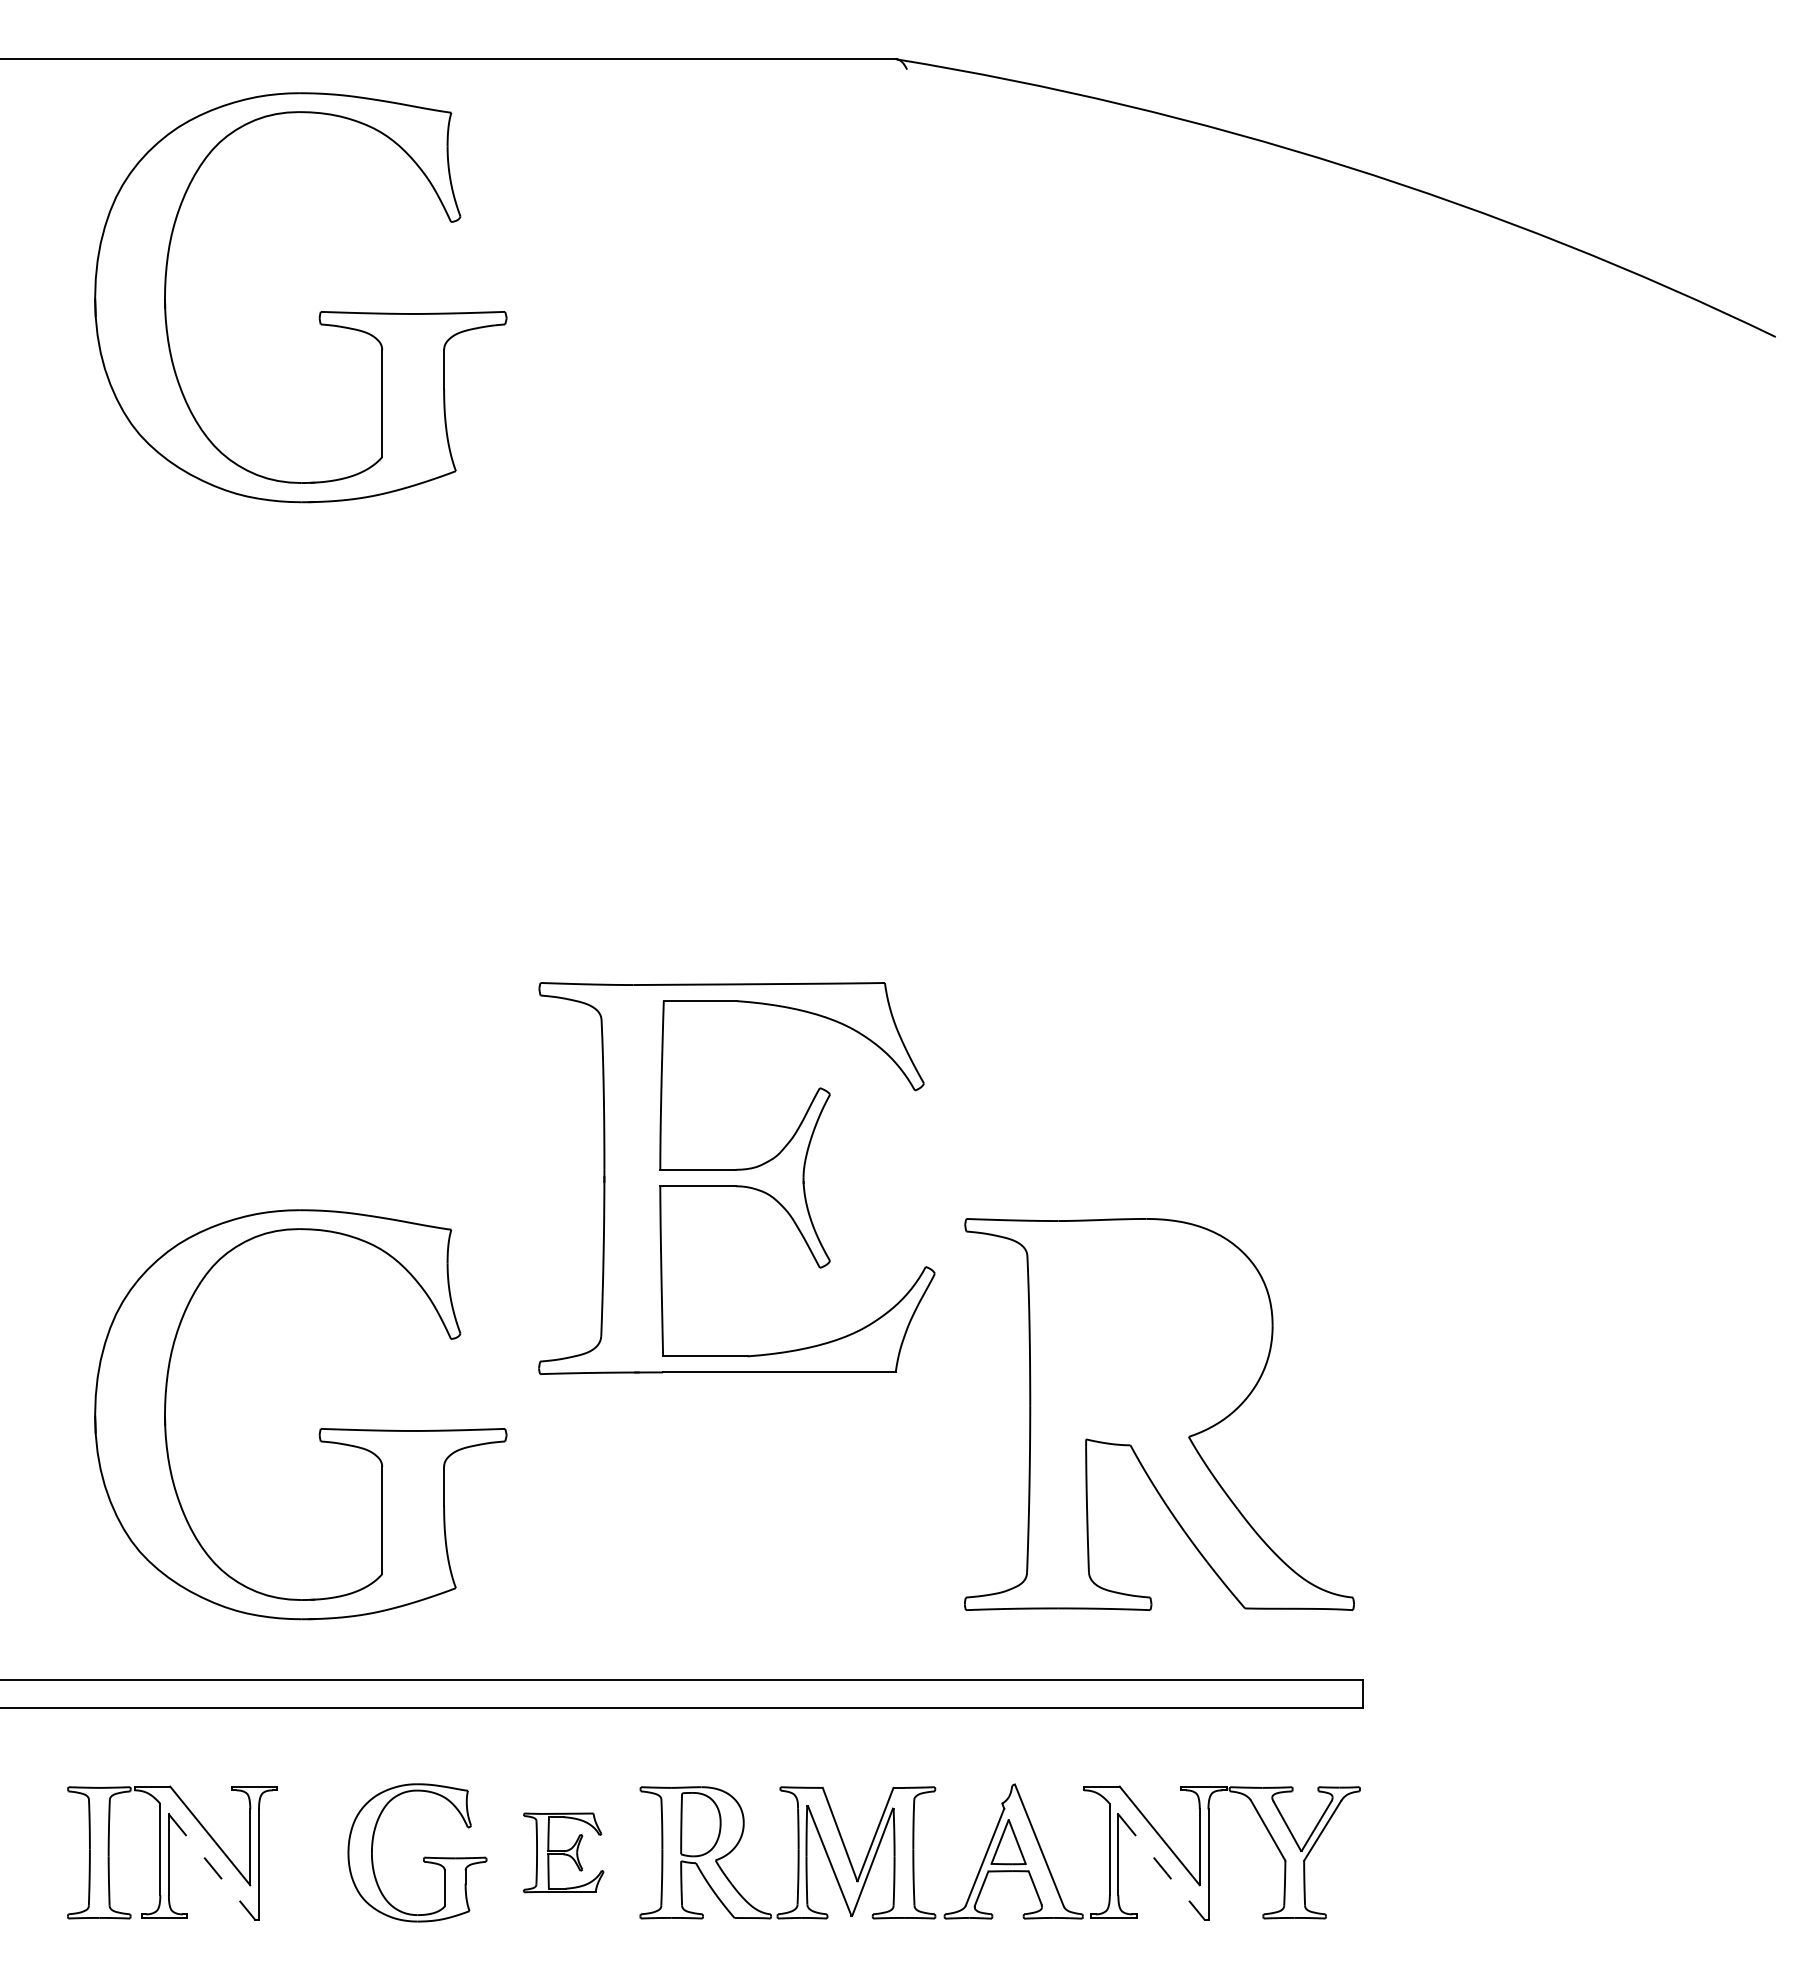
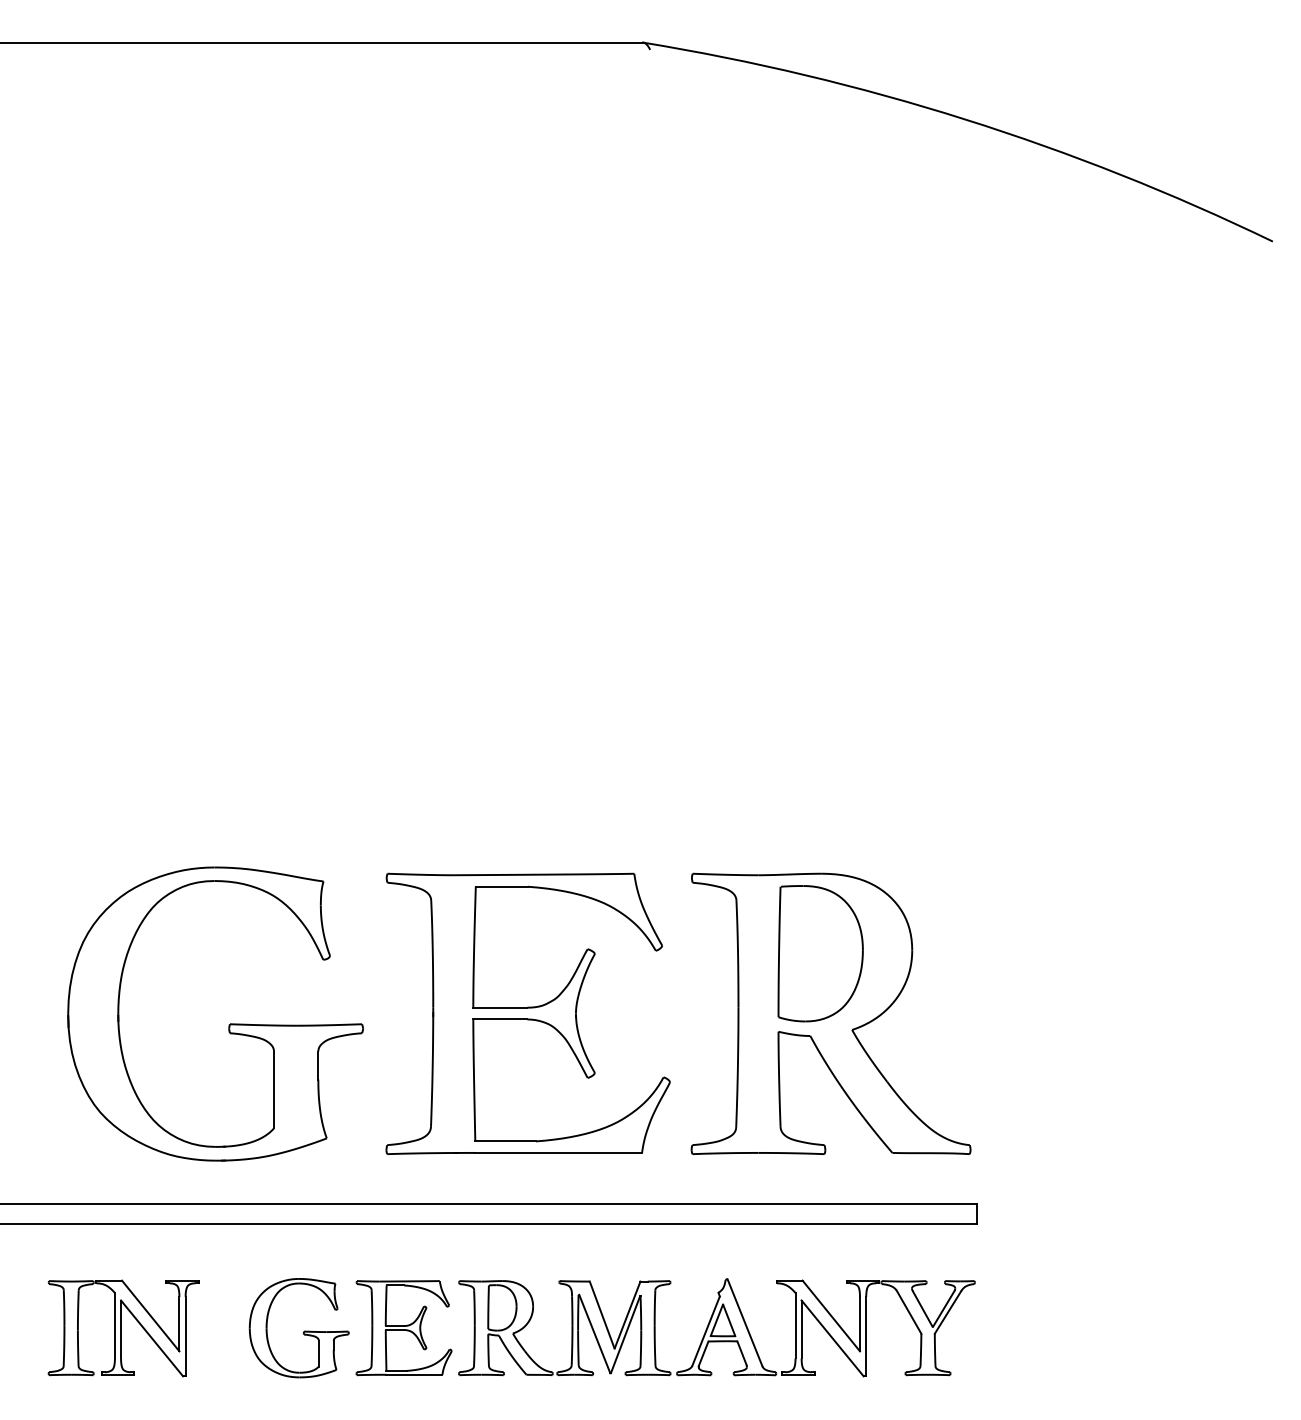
part: (319, 312) -> (229, 224), removed
part: (736, 1178) -> (527, 1013), moved
part: (1144, 1330) -> (820, 953), added
part: (563, 1852) -> (403, 1327), size x1.67
line: (212, 1867) -> (152, 1338), dashed -> solid
line: (1161, 1867) -> (832, 1338), dashed -> solid

